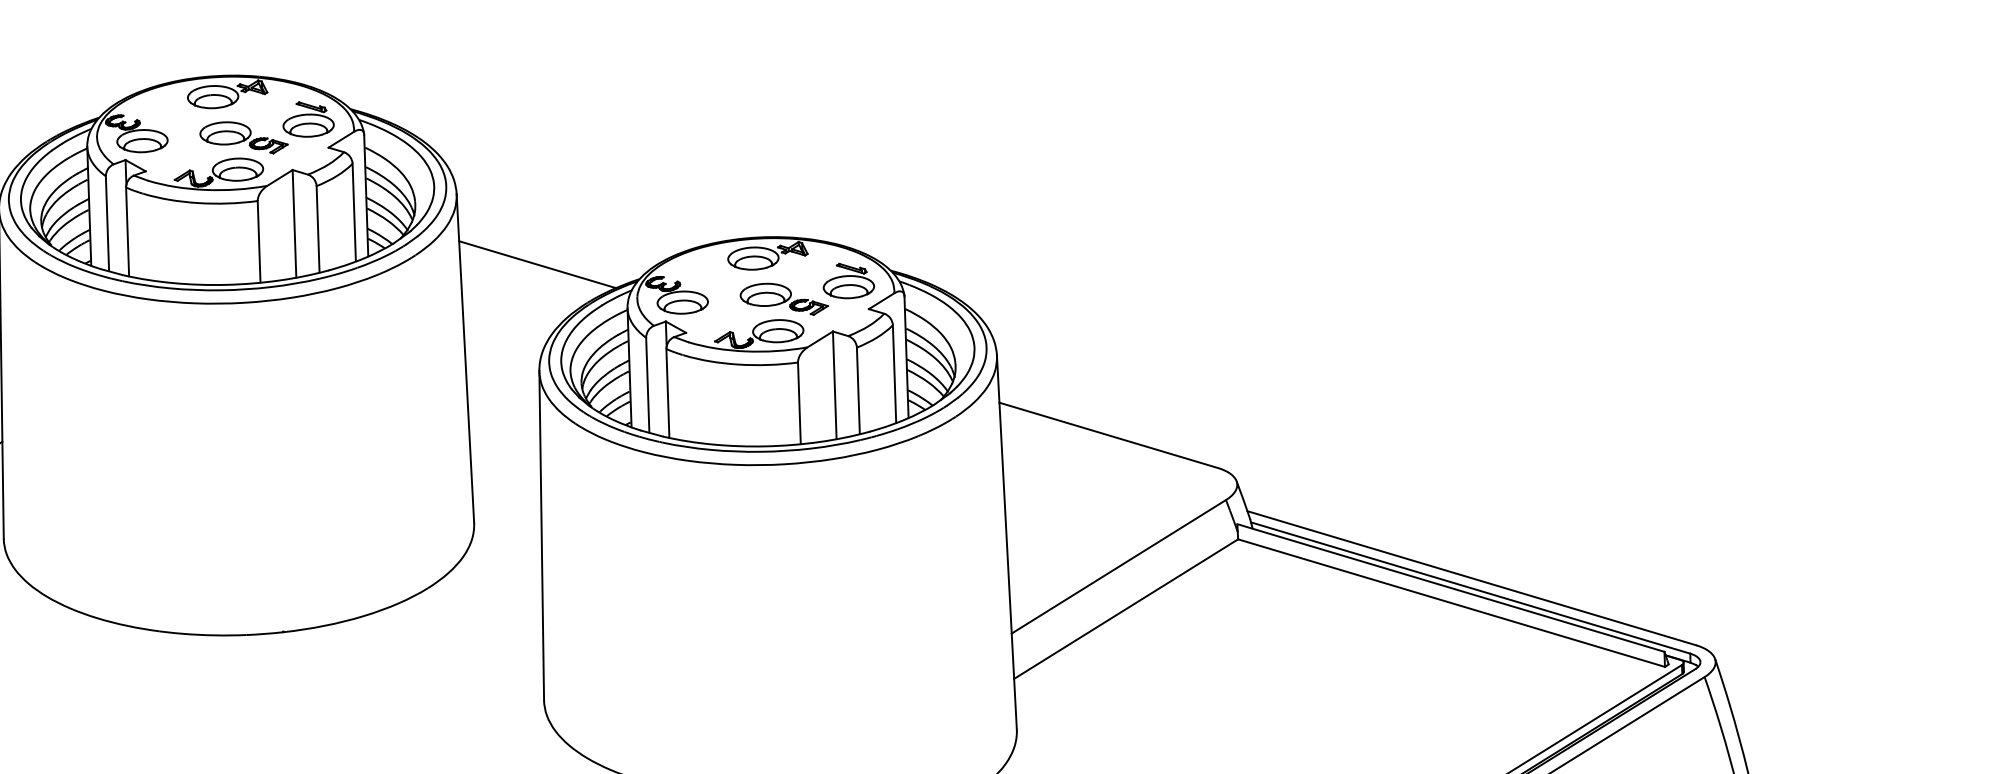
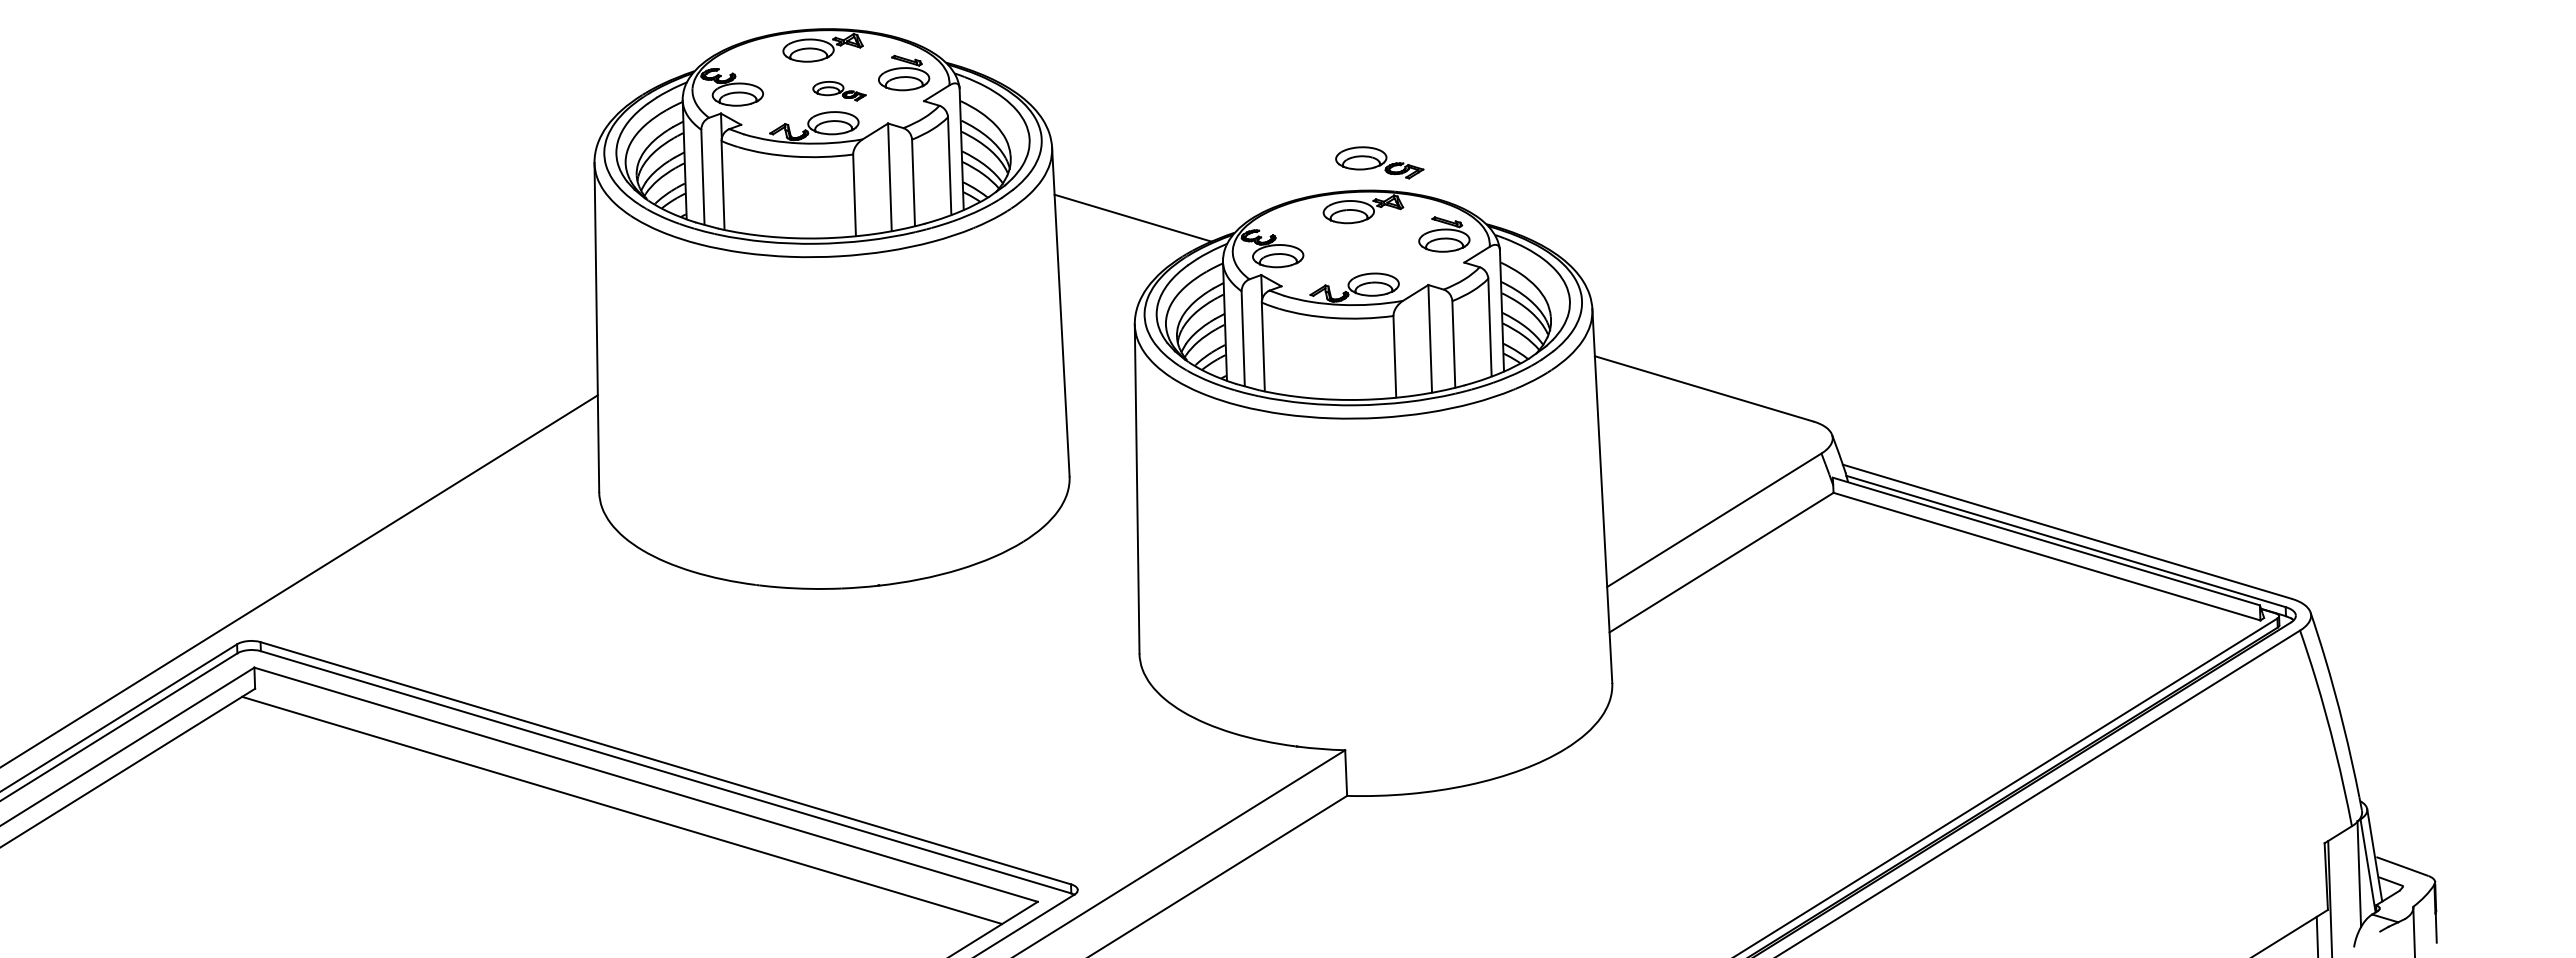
part: (244, 137) -> (839, 90), size x0.6
part: (784, 299) -> (1379, 162), moved

